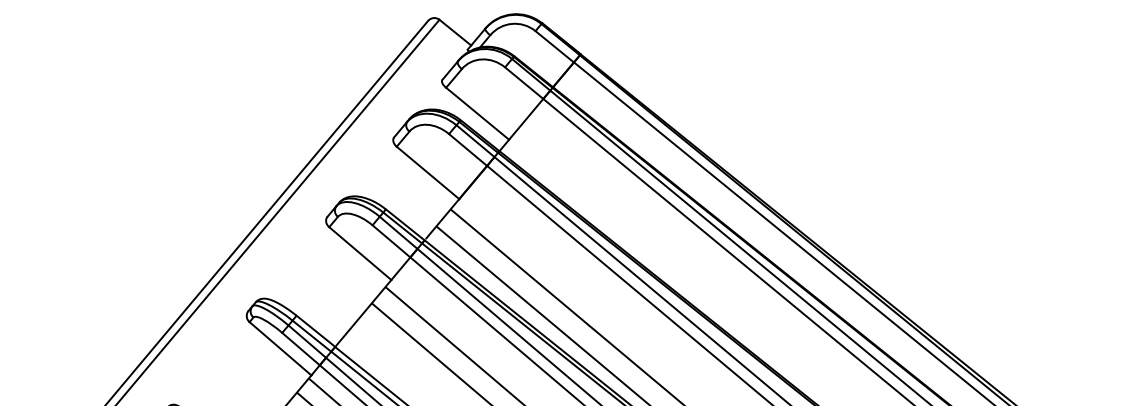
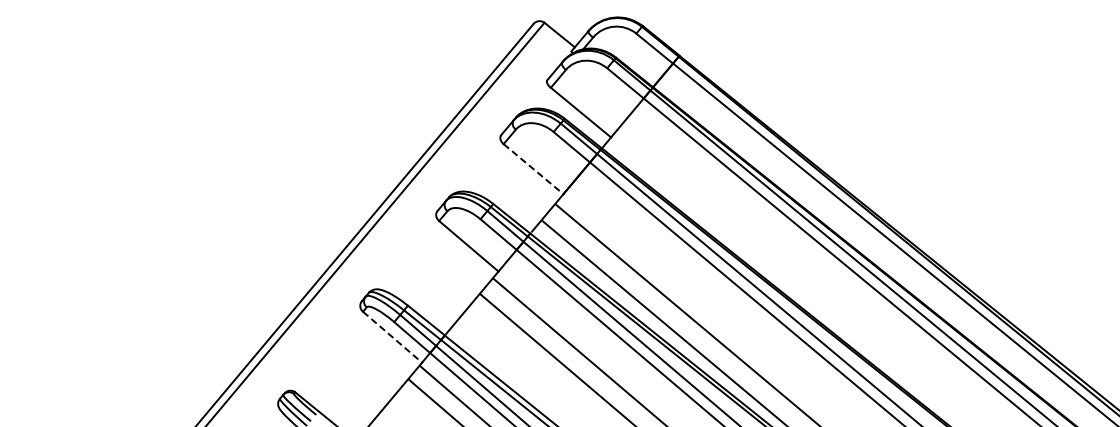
line: (427, 173) -> (533, 169), solid -> dashed
line: (280, 349) -> (392, 337), solid -> dashed

